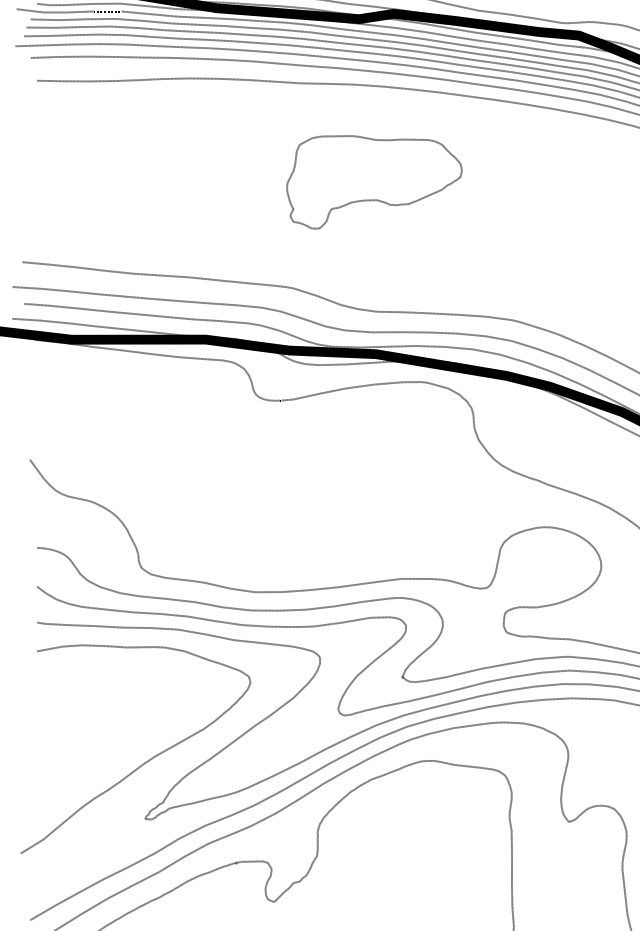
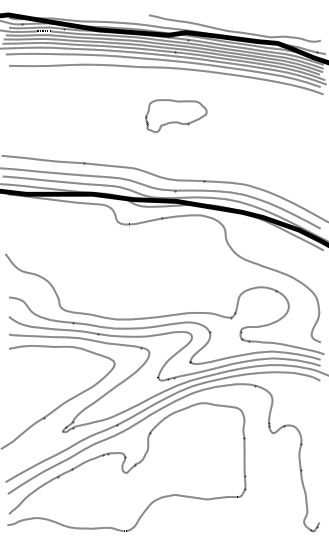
part: (374, 180) -> (176, 115), size x0.7

